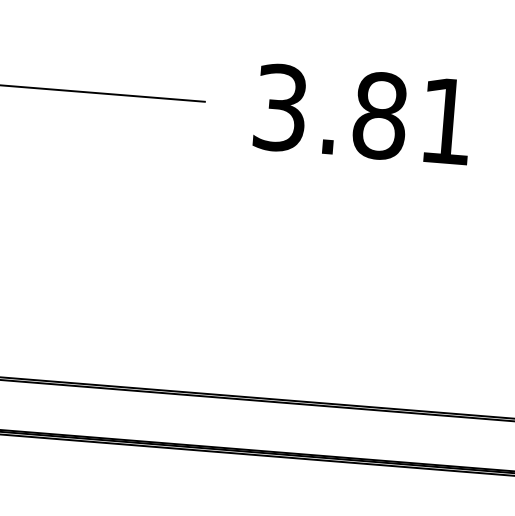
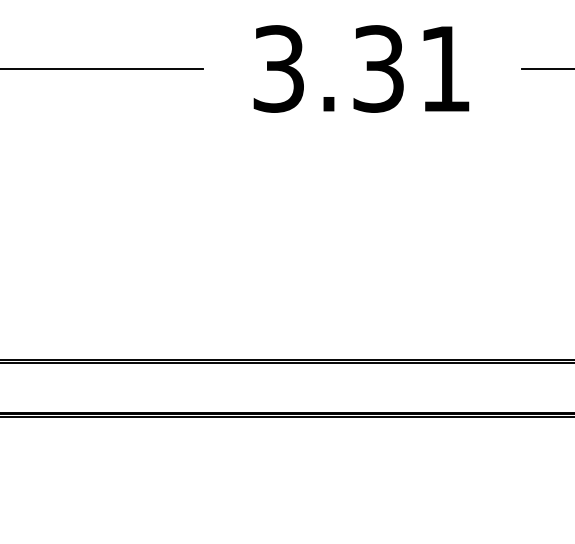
text: (380, 115) -> (378, 68), 3.81 -> 3.31

